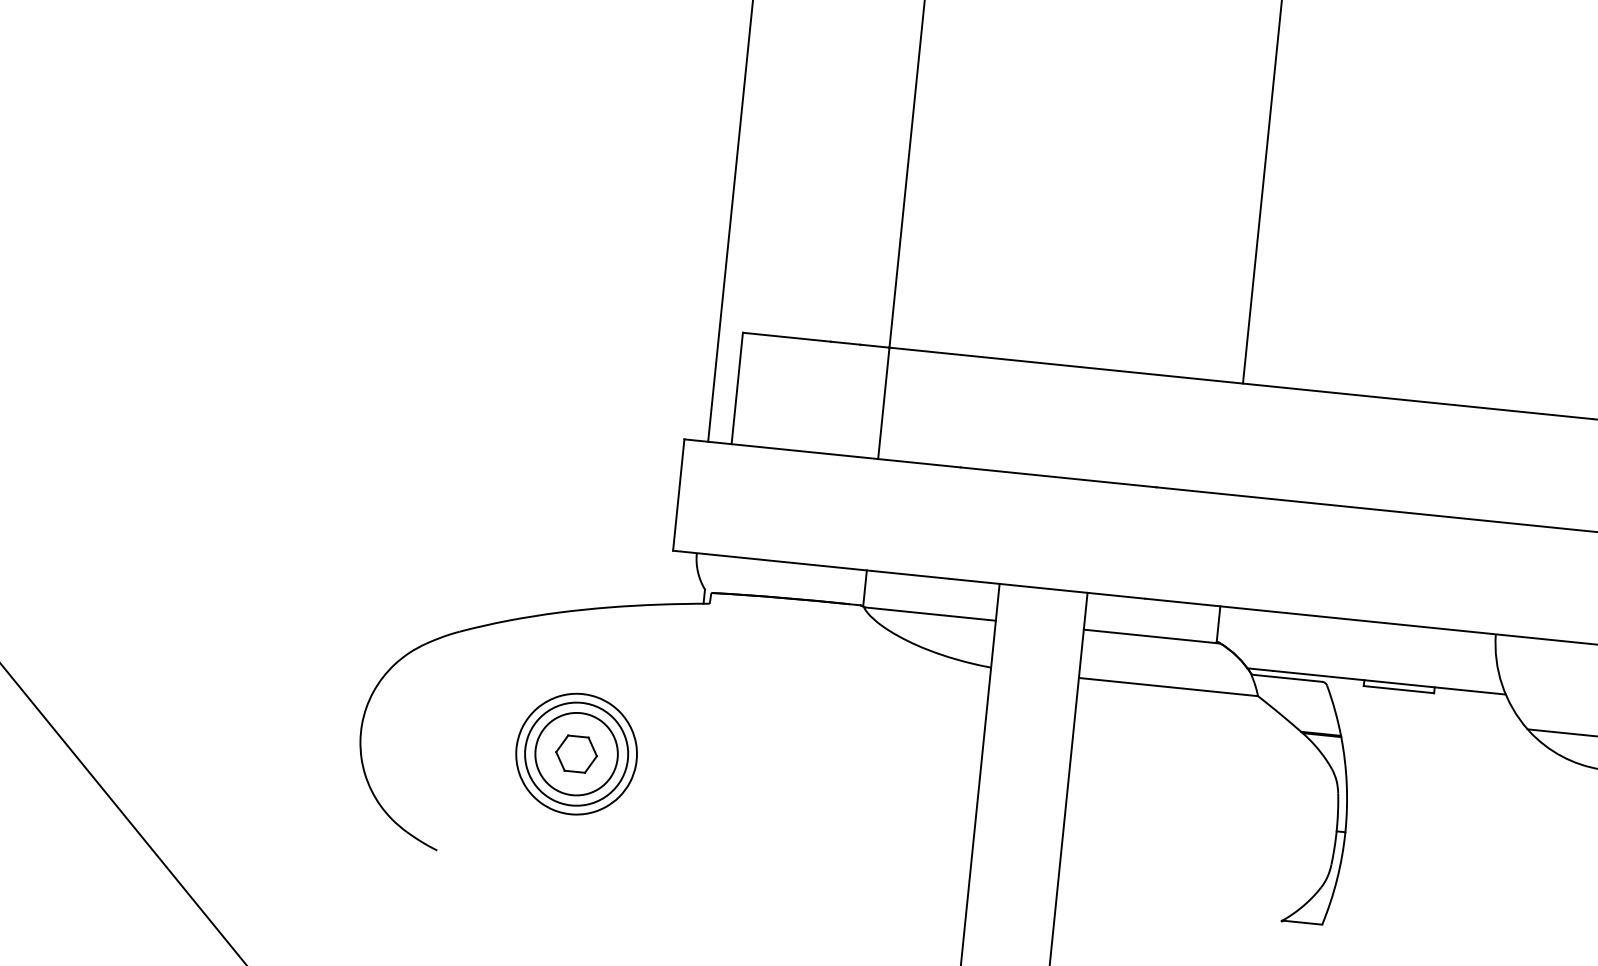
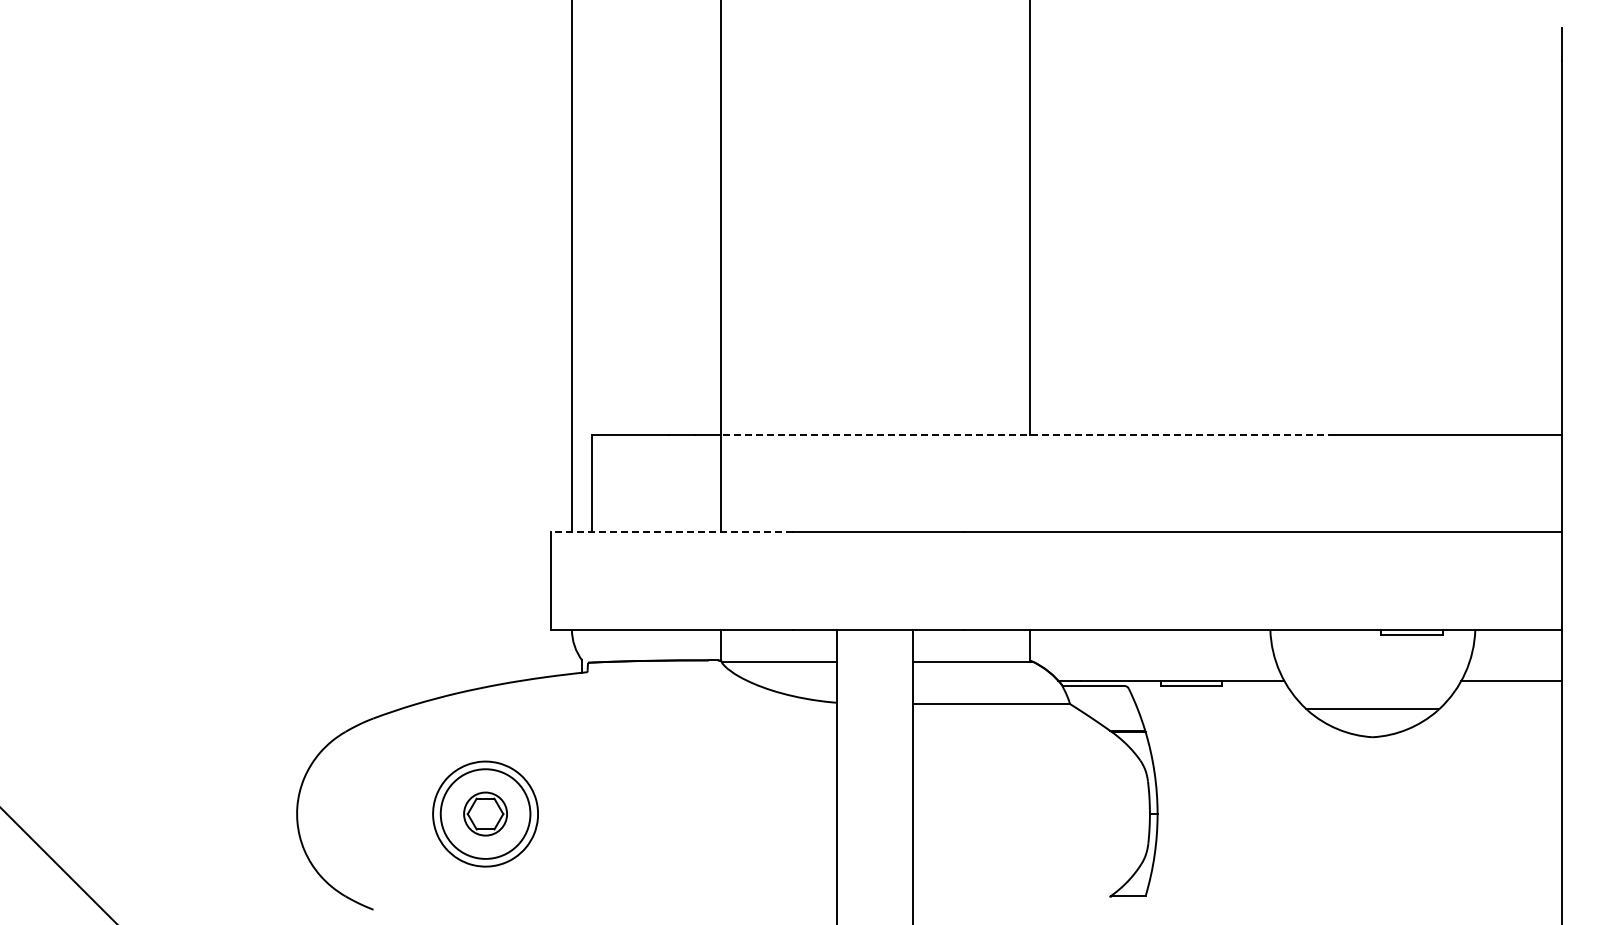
line: (1240, 382) -> (1027, 434), solid -> dashed
line: (822, 453) -> (671, 532), solid -> dashed
circle: (576, 753) -> (485, 813), size x0.6

